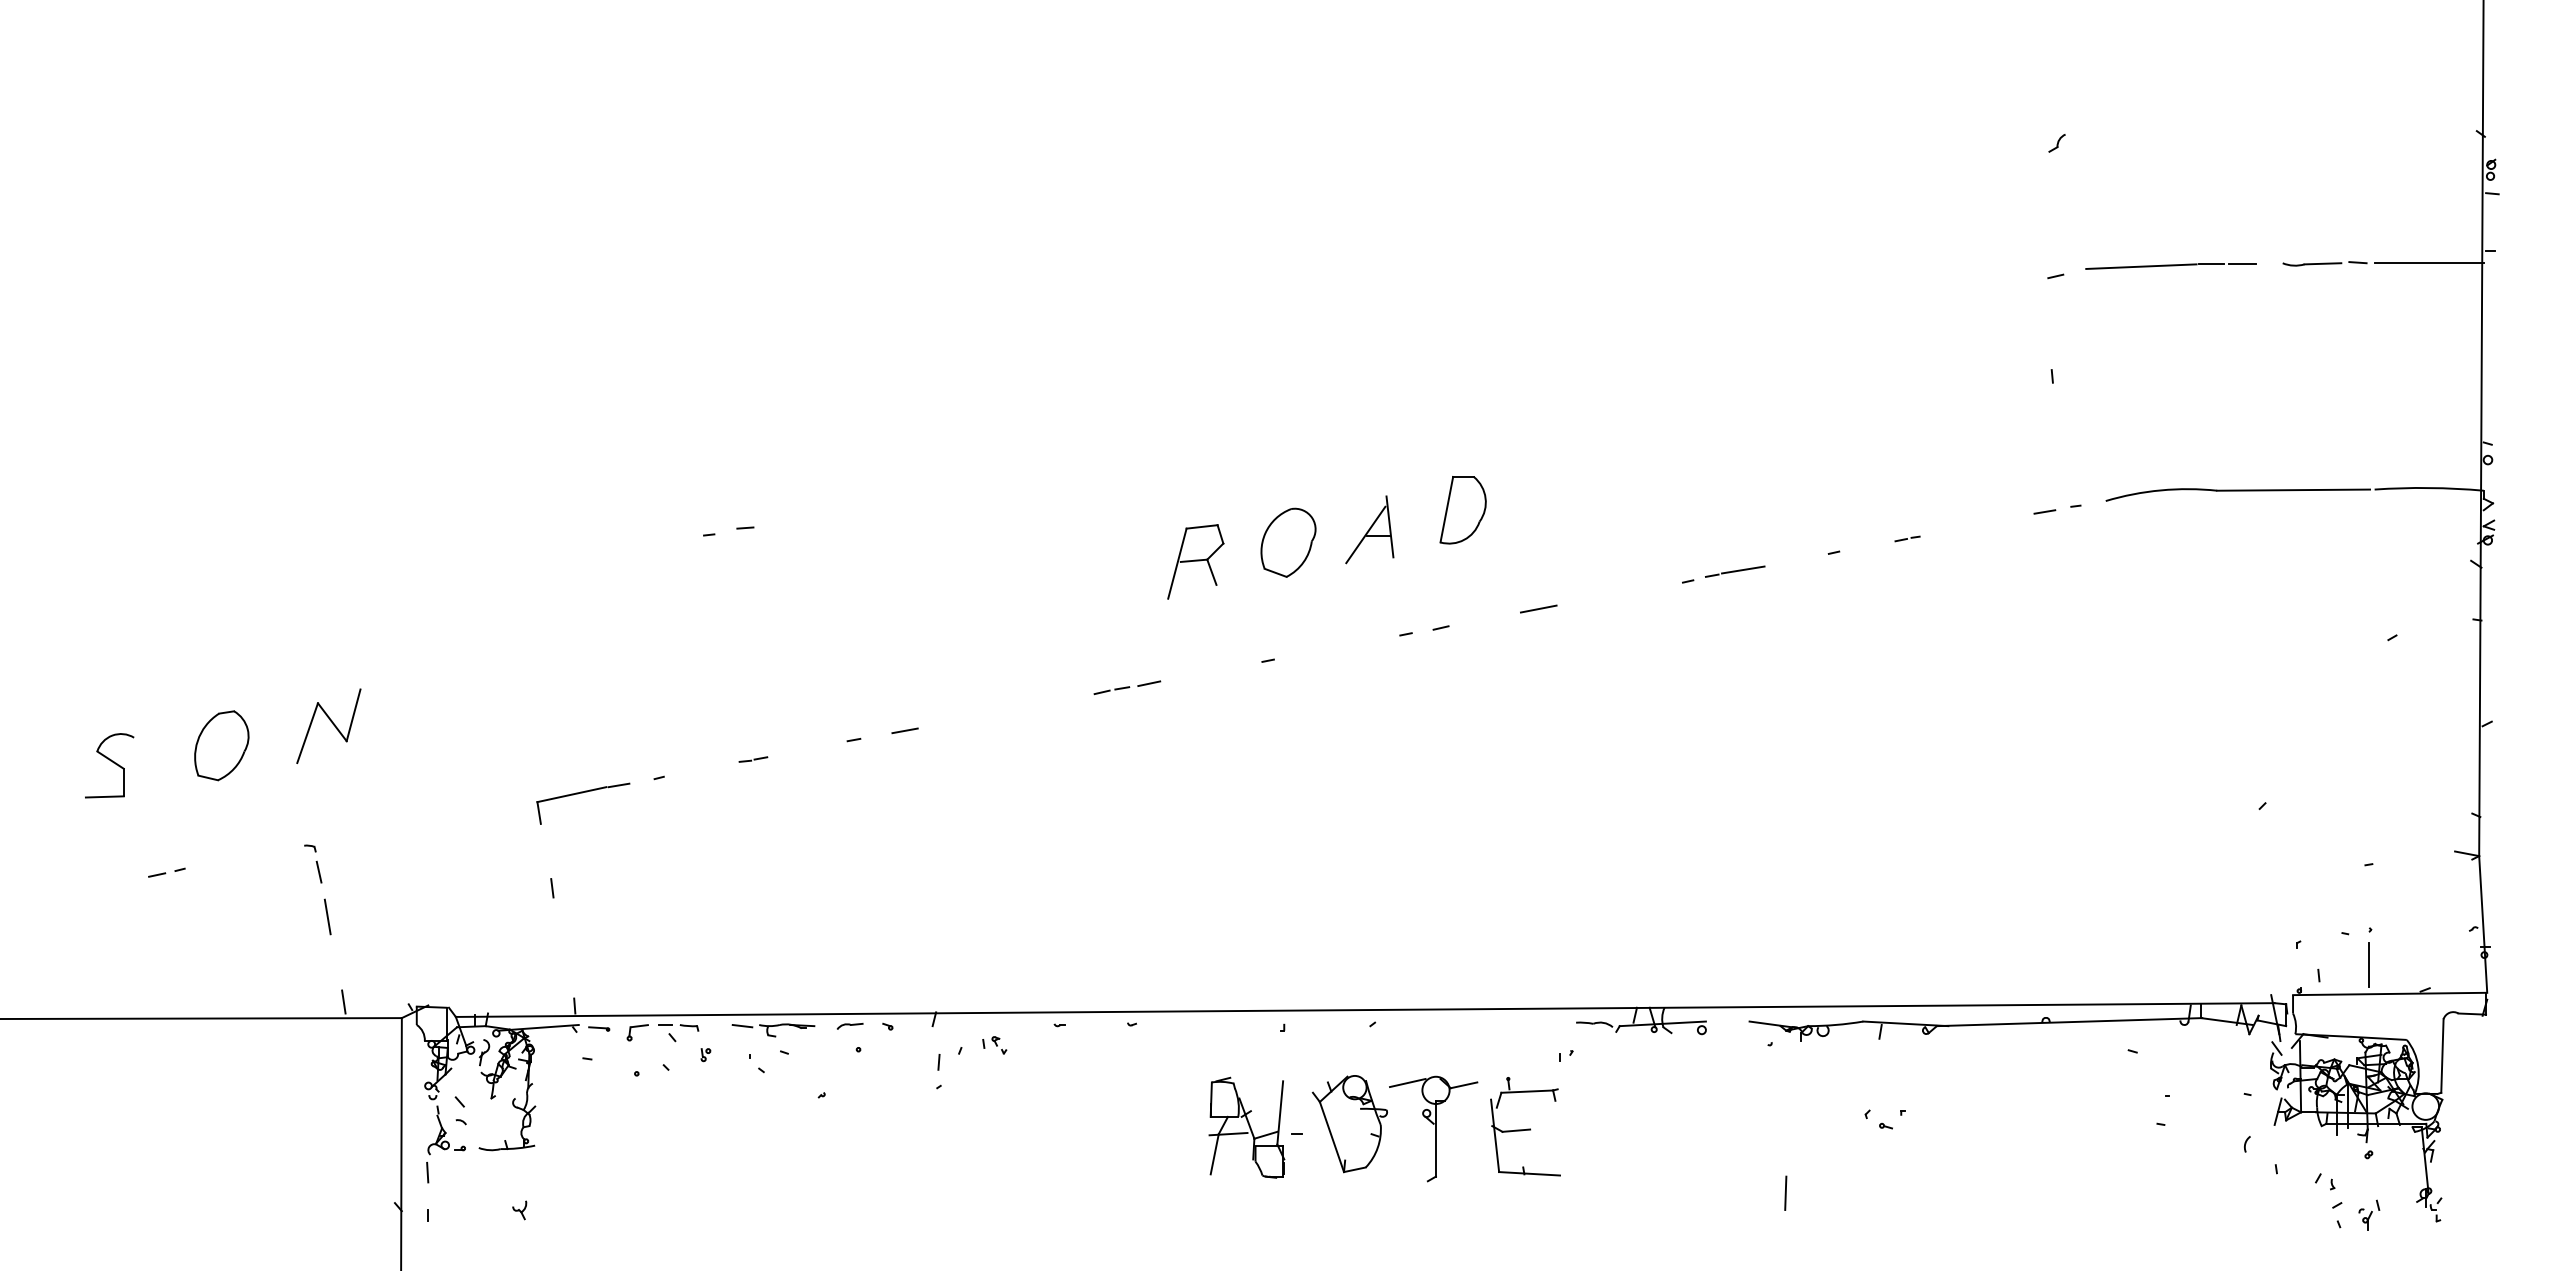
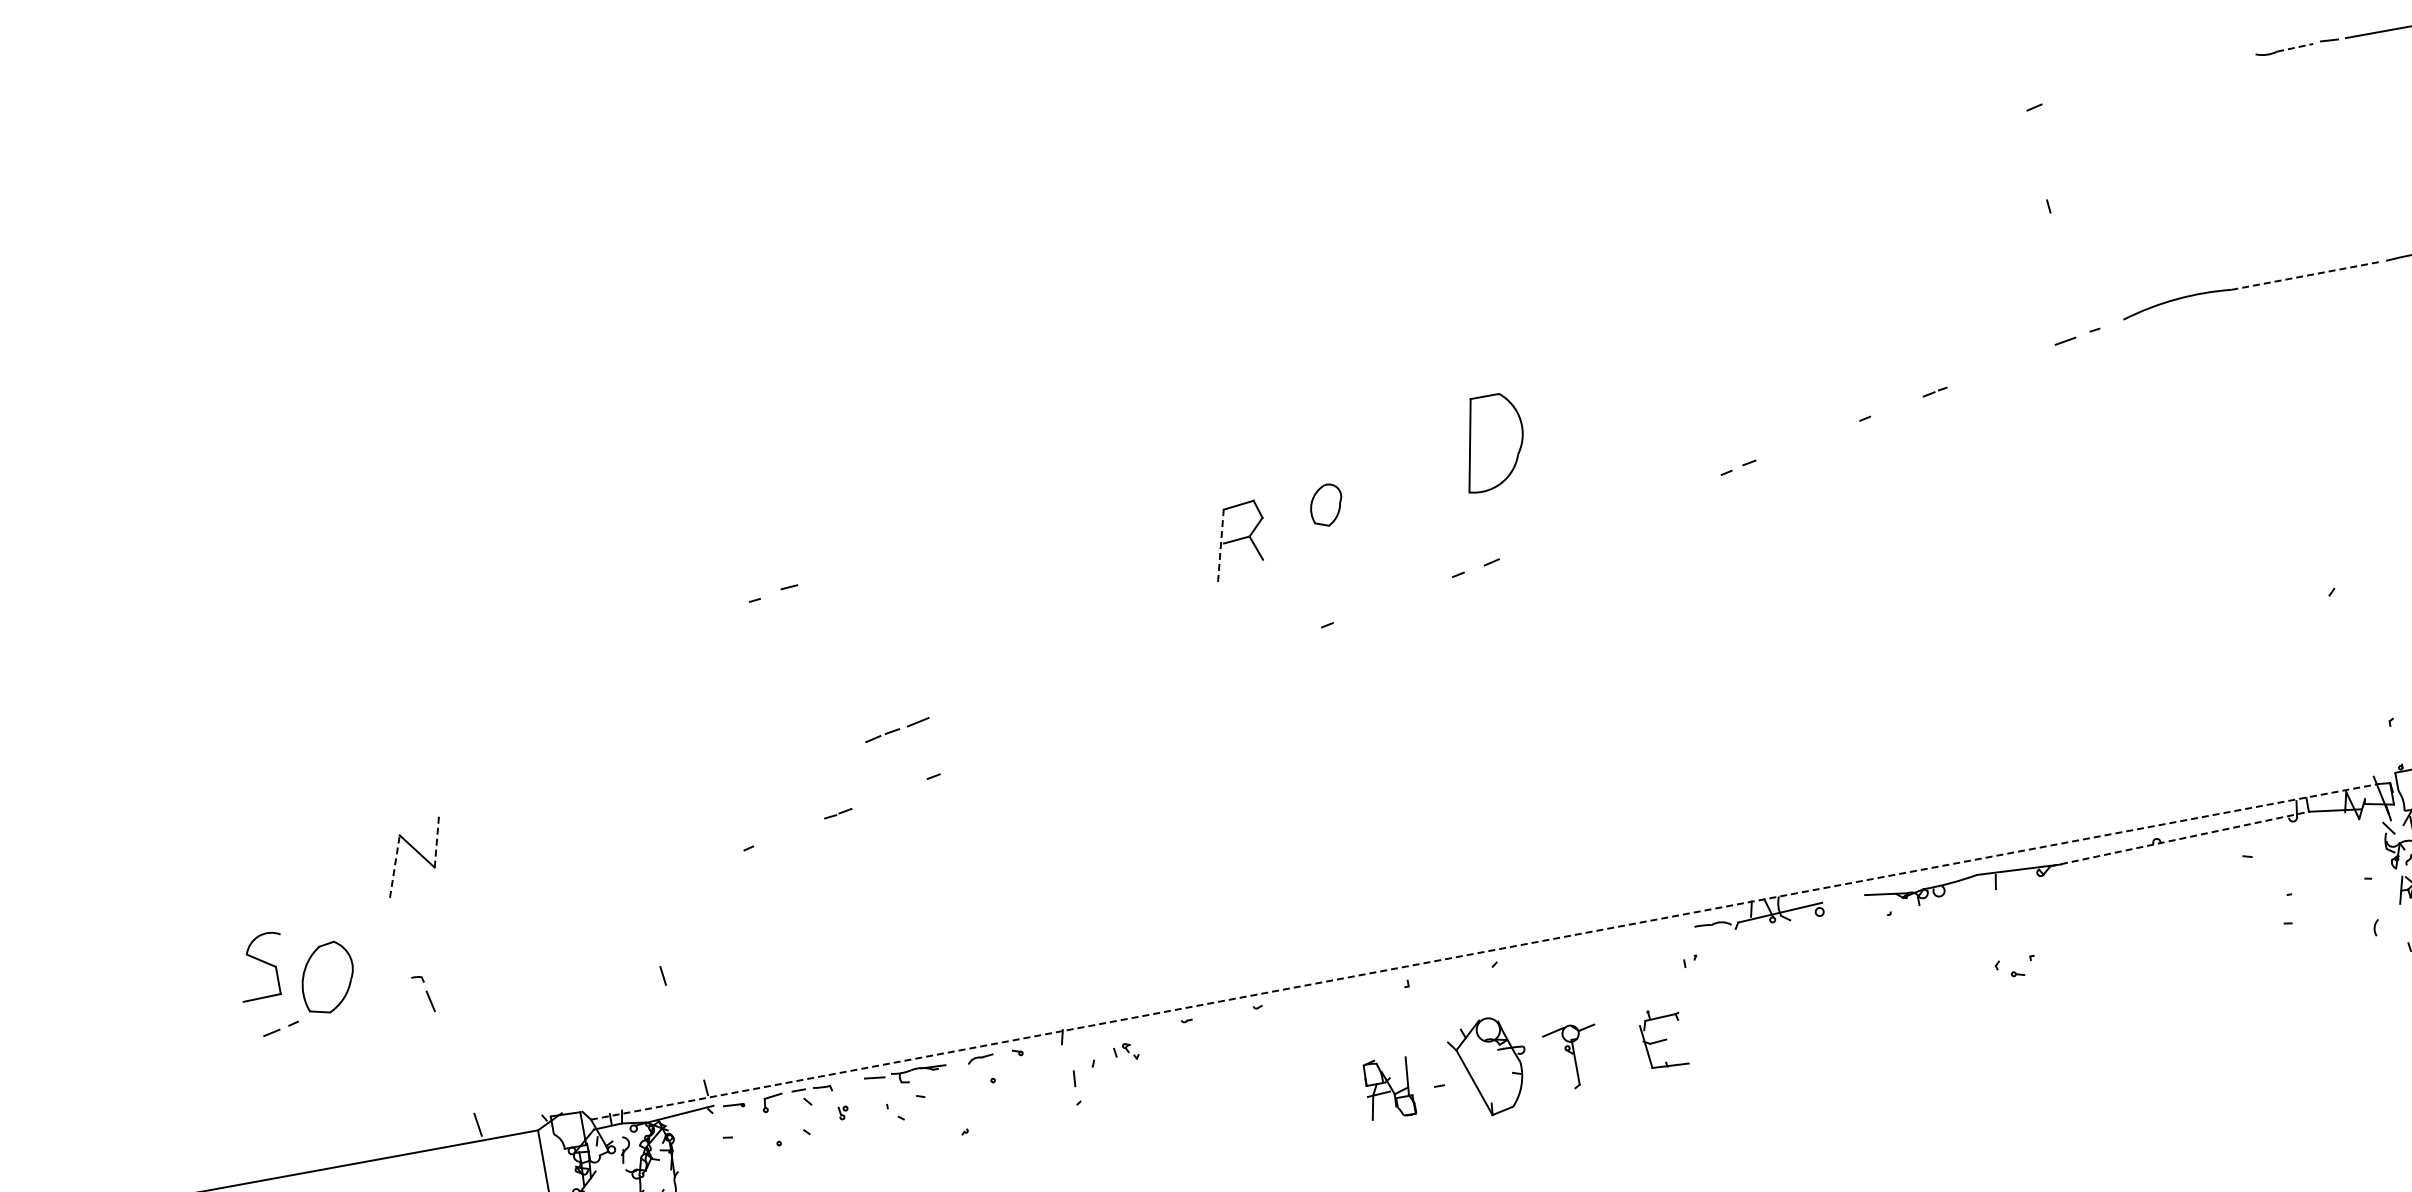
line: (2323, 263) -> (2295, 47), solid -> dashed
part: (2170, 266) -> (2145, 77), removed
line: (2294, 490) -> (2307, 275), solid -> dashed
part: (1462, 510) -> (1492, 442), size x1.4
part: (1369, 529) -> (1403, 478), removed
part: (1288, 542) -> (1326, 505), size x0.6
line: (1177, 563) -> (1220, 545), solid -> dashed
line: (1743, 569) -> (1779, 451), removed
line: (1538, 608) -> (1584, 525), removed
part: (1127, 687) -> (897, 729), moved
line: (353, 715) -> (436, 841), solid -> dashed
line: (904, 730) -> (981, 758), removed
line: (307, 733) -> (394, 866), solid -> dashed
part: (221, 745) -> (327, 977), moved
part: (109, 765) -> (261, 966), moved
part: (582, 793) -> (676, 877), removed
line: (327, 916) -> (446, 1043), removed
line: (1365, 1010) -> (1485, 952), solid -> dashed
line: (2069, 1022) -> (2180, 839), solid -> dashed
part: (1525, 1126) -> (1663, 1038), size x0.6
part: (1246, 1127) -> (1388, 1088), size x0.6
part: (1433, 1128) -> (1572, 1056), size x0.6
line: (1785, 1192) -> (1930, 1056), removed

